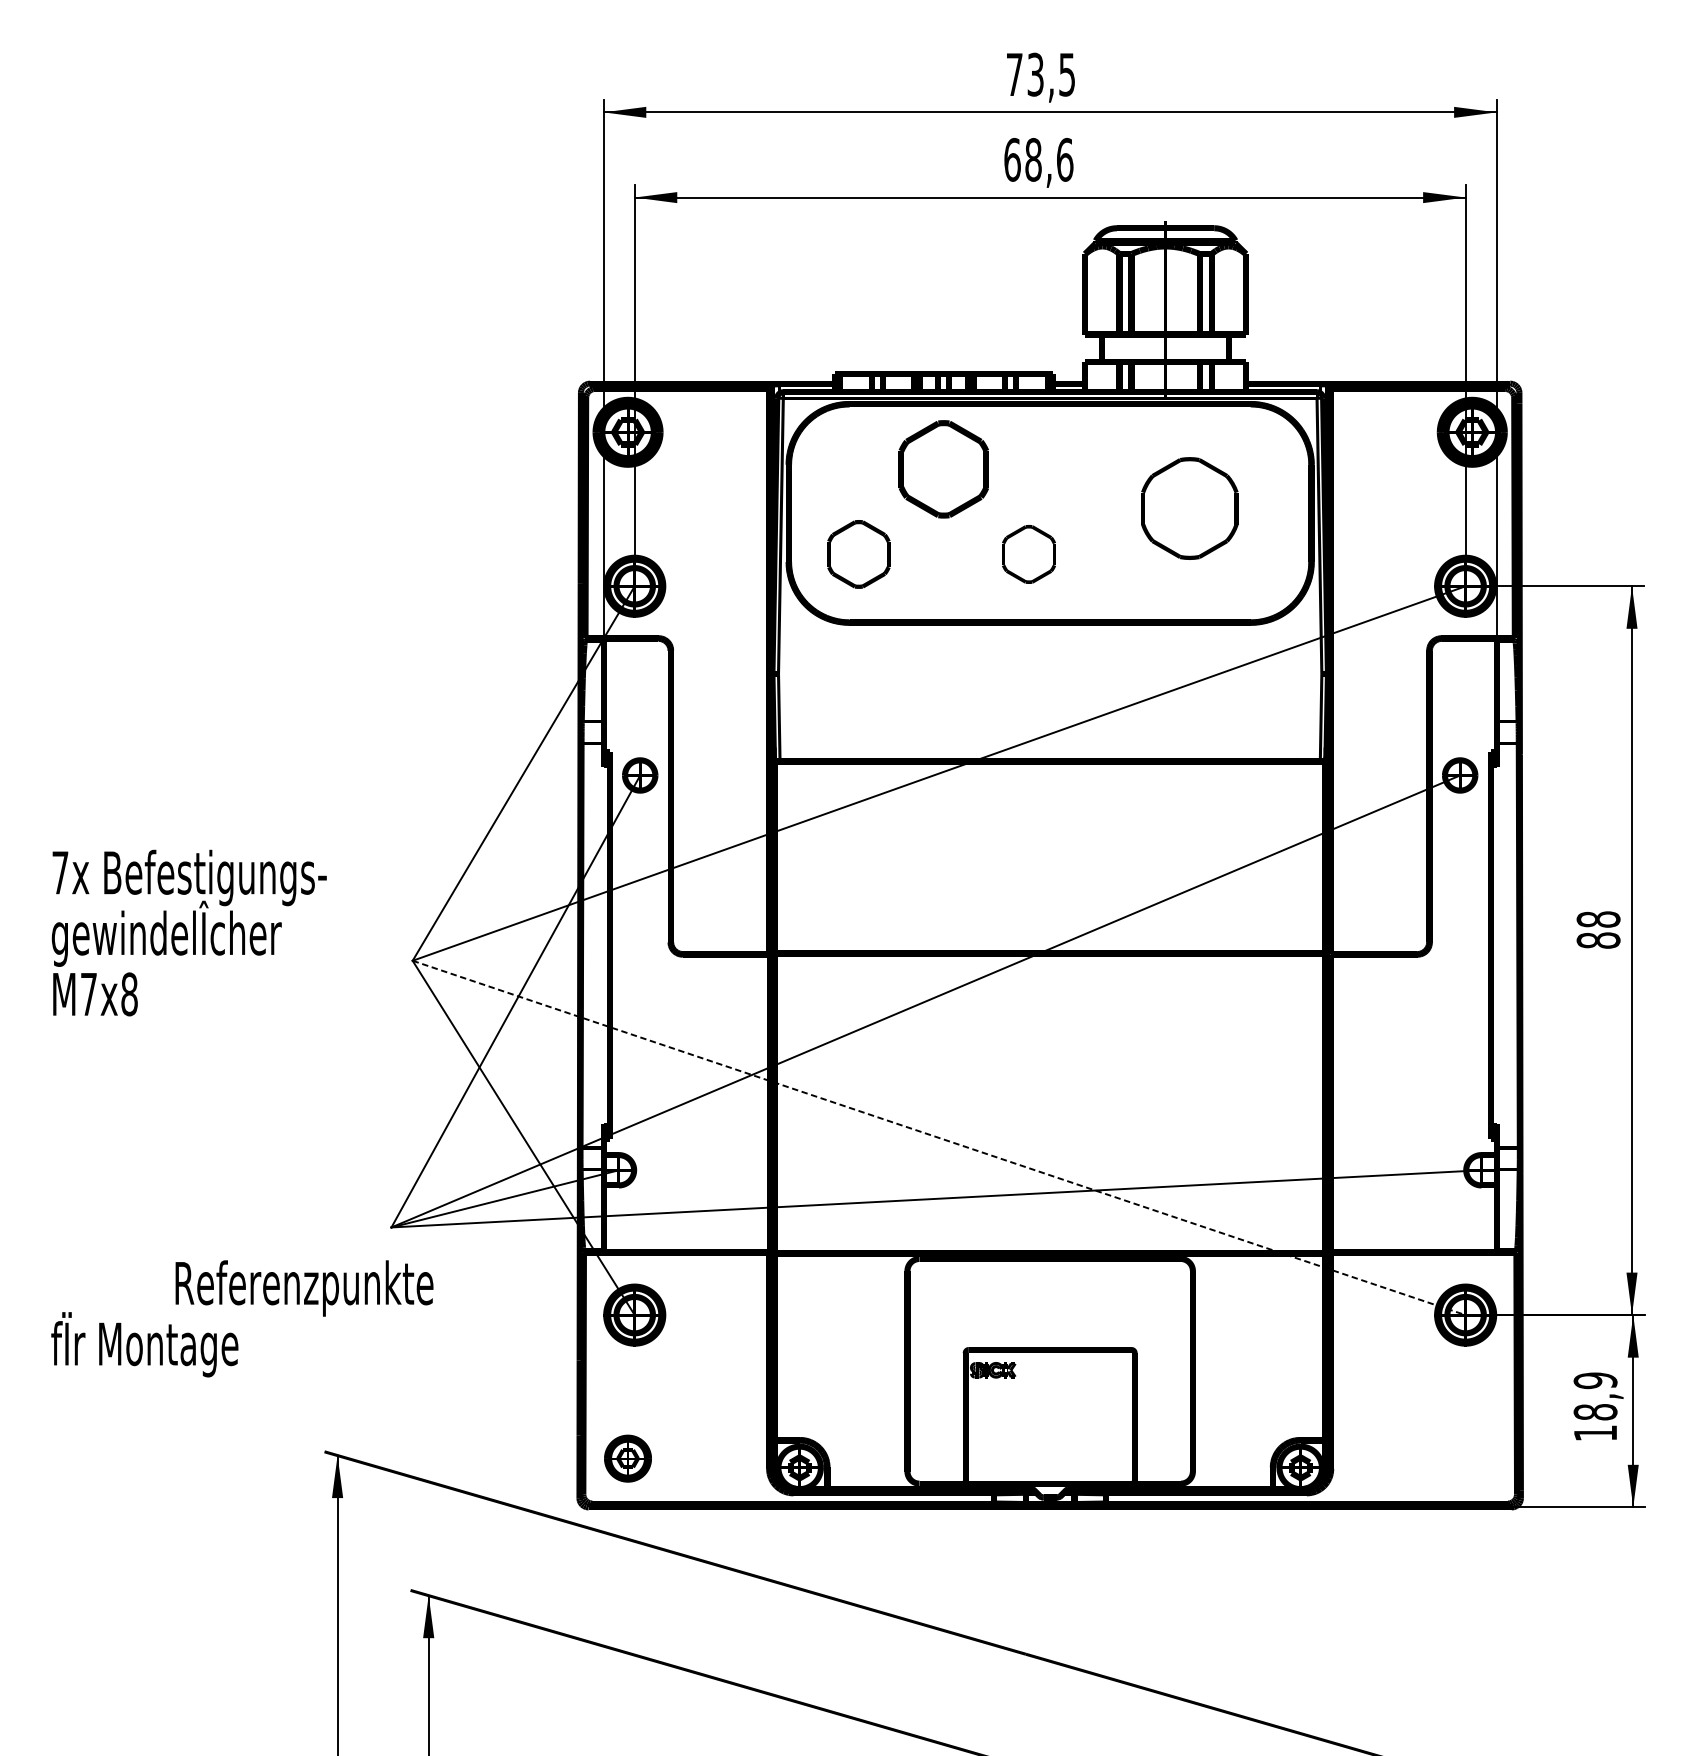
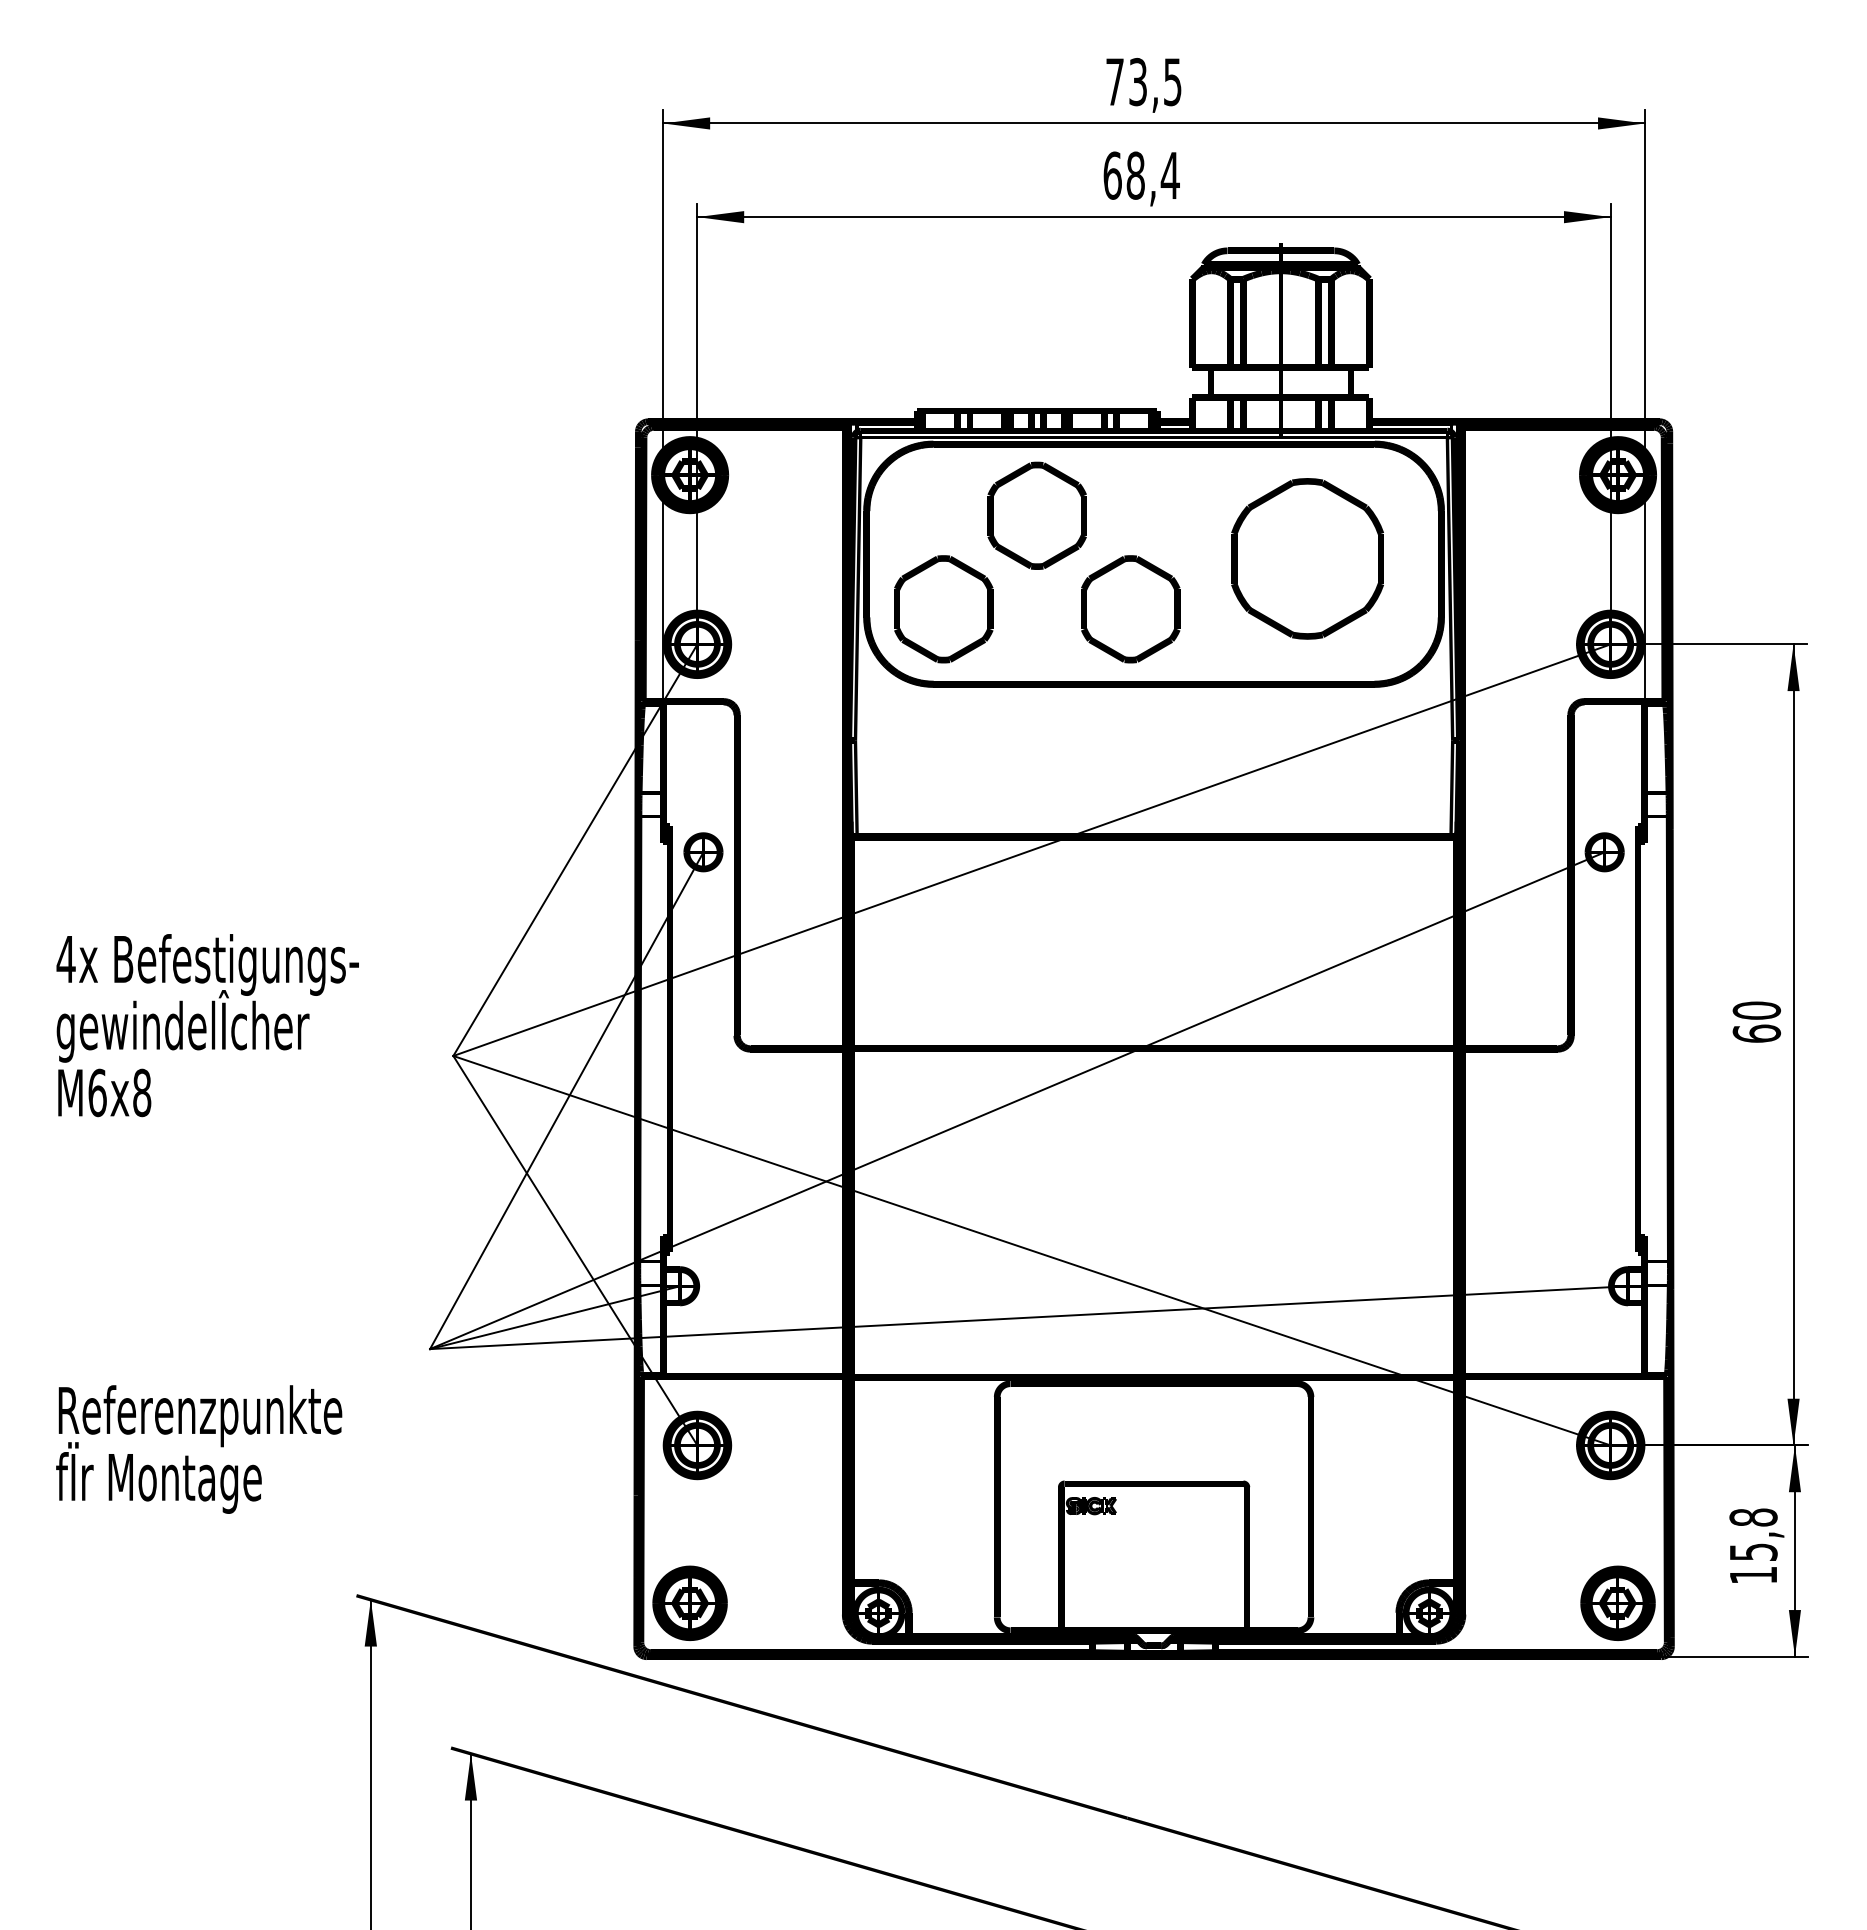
text: (1064, 159) -> (1169, 175), 68,6 -> 68,4
part: (1189, 508) -> (1307, 558), size x1.43
part: (858, 554) -> (943, 609), size x1.43
part: (1028, 554) -> (1130, 609), size x1.67
text: (59, 872) -> (65, 959), 7x -> 4x
text: (1598, 929) -> (1756, 1021), 88 -> 60
text: (88, 993) -> (97, 1092), M7x8 -> M6x8
line: (939, 1137) -> (1032, 1250), dashed -> solid
text: (304, 1288) -> (200, 1416), moved
text: (1595, 1396) -> (1753, 1534), 18,9 -> 15,8
part: (627, 1457) -> (689, 1602), size x1.43
part: (1471, 1457) -> (1617, 1602), added

